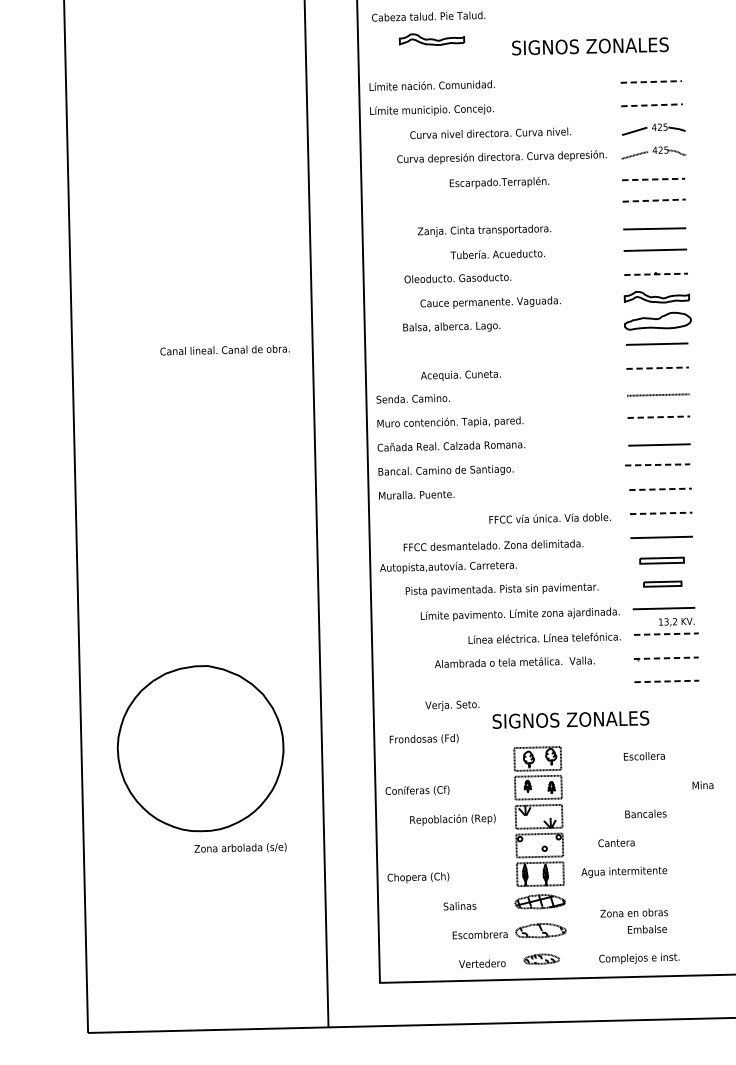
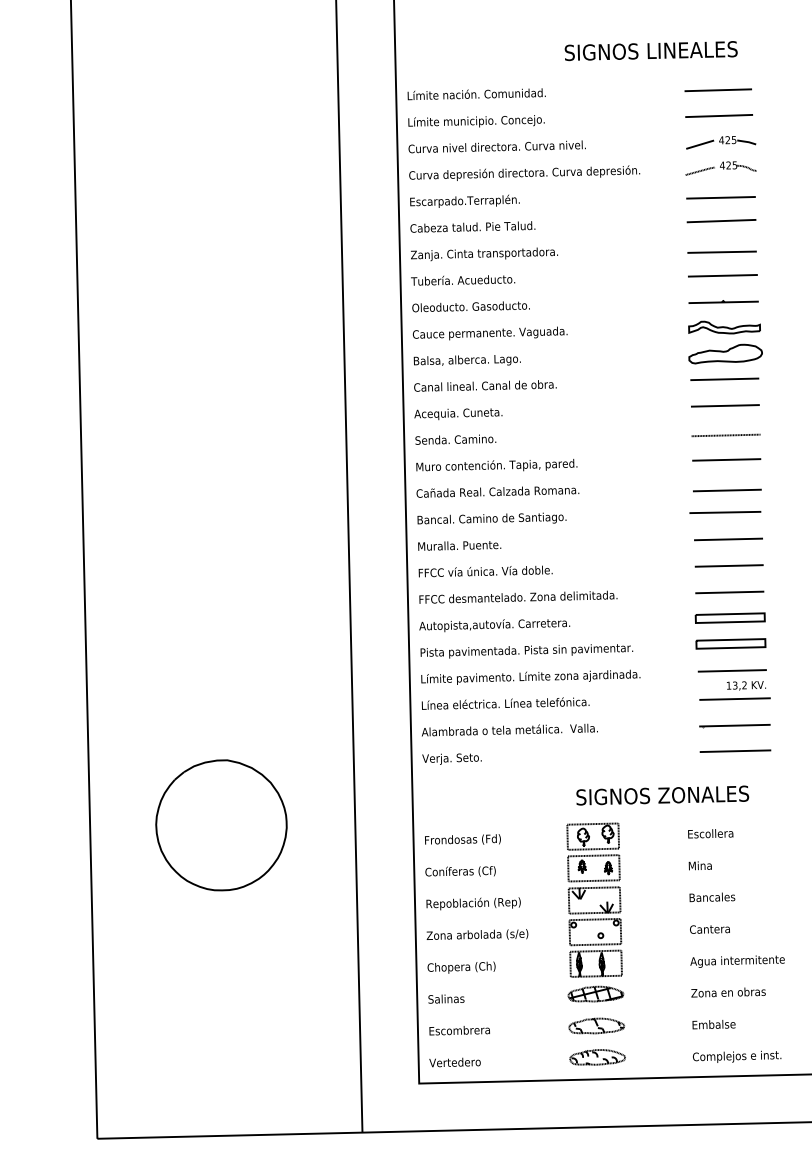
text: (428, 15) -> (472, 226), moved
part: (431, 39) -> (476, 43), removed
text: (589, 45) -> (650, 50), SIGNOS ZONALES -> SIGNOS LINEALES
line: (651, 82) -> (718, 90), dashed -> solid
line: (652, 105) -> (719, 116), dashed -> solid
text: (489, 132) -> (496, 146), moved
text: (501, 156) -> (524, 172), moved
line: (654, 179) -> (721, 197), dashed -> solid
text: (499, 181) -> (464, 200), moved
line: (654, 200) -> (721, 221), dashed -> solid
text: (484, 230) -> (484, 254), moved
text: (498, 254) -> (463, 280), moved
line: (656, 274) -> (724, 302), dashed -> solid
text: (457, 278) -> (470, 306), moved
text: (489, 302) -> (489, 333), moved
text: (450, 327) -> (466, 360), moved
text: (225, 349) -> (485, 385), moved
line: (657, 367) -> (725, 405), dashed -> solid
text: (460, 376) -> (458, 414), moved
line: (658, 416) -> (726, 459), dashed -> solid
line: (657, 464) -> (725, 512), dashed -> solid
line: (660, 489) -> (728, 539), dashed -> solid
line: (661, 512) -> (729, 565), dashed -> solid
text: (549, 518) -> (485, 571), moved
text: (493, 544) -> (518, 596), moved
part: (661, 560) -> (729, 617), size x1.43
part: (662, 583) -> (730, 643), size x1.67
text: (501, 590) -> (526, 651), moved
text: (519, 613) -> (530, 676), moved
line: (666, 634) -> (735, 699), dashed -> solid
text: (544, 638) -> (505, 703), moved
line: (665, 658) -> (734, 725), dashed -> solid
text: (514, 661) -> (509, 729), moved
line: (666, 681) -> (735, 751), dashed -> solid
text: (451, 705) -> (451, 758), moved
text: (570, 719) -> (662, 795), moved
text: (423, 738) -> (462, 839), moved
part: (200, 748) -> (221, 825), size x0.71
text: (702, 785) -> (699, 865), moved
text: (452, 819) -> (473, 903), moved
text: (616, 843) -> (709, 929), moved
text: (240, 847) -> (477, 934), moved
text: (624, 872) -> (737, 961), moved
text: (460, 905) -> (446, 998), moved
text: (634, 912) -> (728, 992), moved
text: (480, 934) -> (459, 1030), moved
text: (639, 958) -> (737, 1056), moved
part: (541, 959) -> (597, 1057), size x1.43
text: (481, 963) -> (454, 1062), moved

